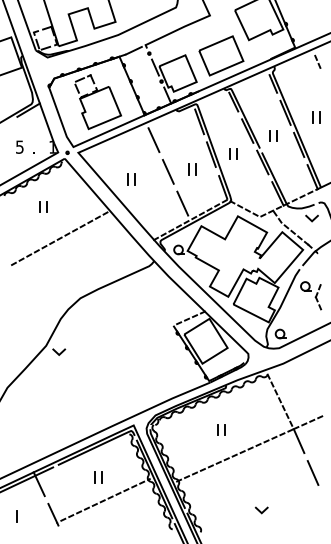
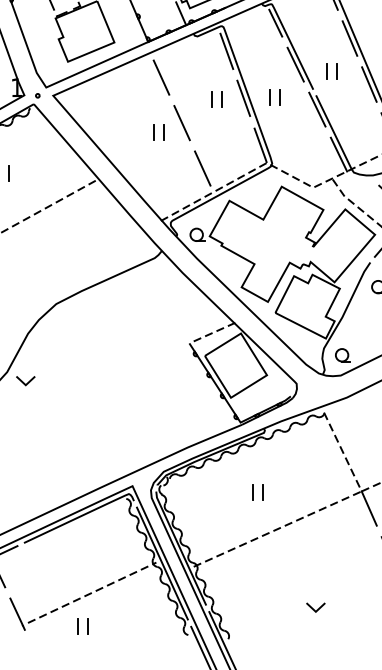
part: (192, 169) -> (216, 99), moved
part: (131, 179) -> (159, 132), moved
part: (98, 477) -> (83, 626), moved

